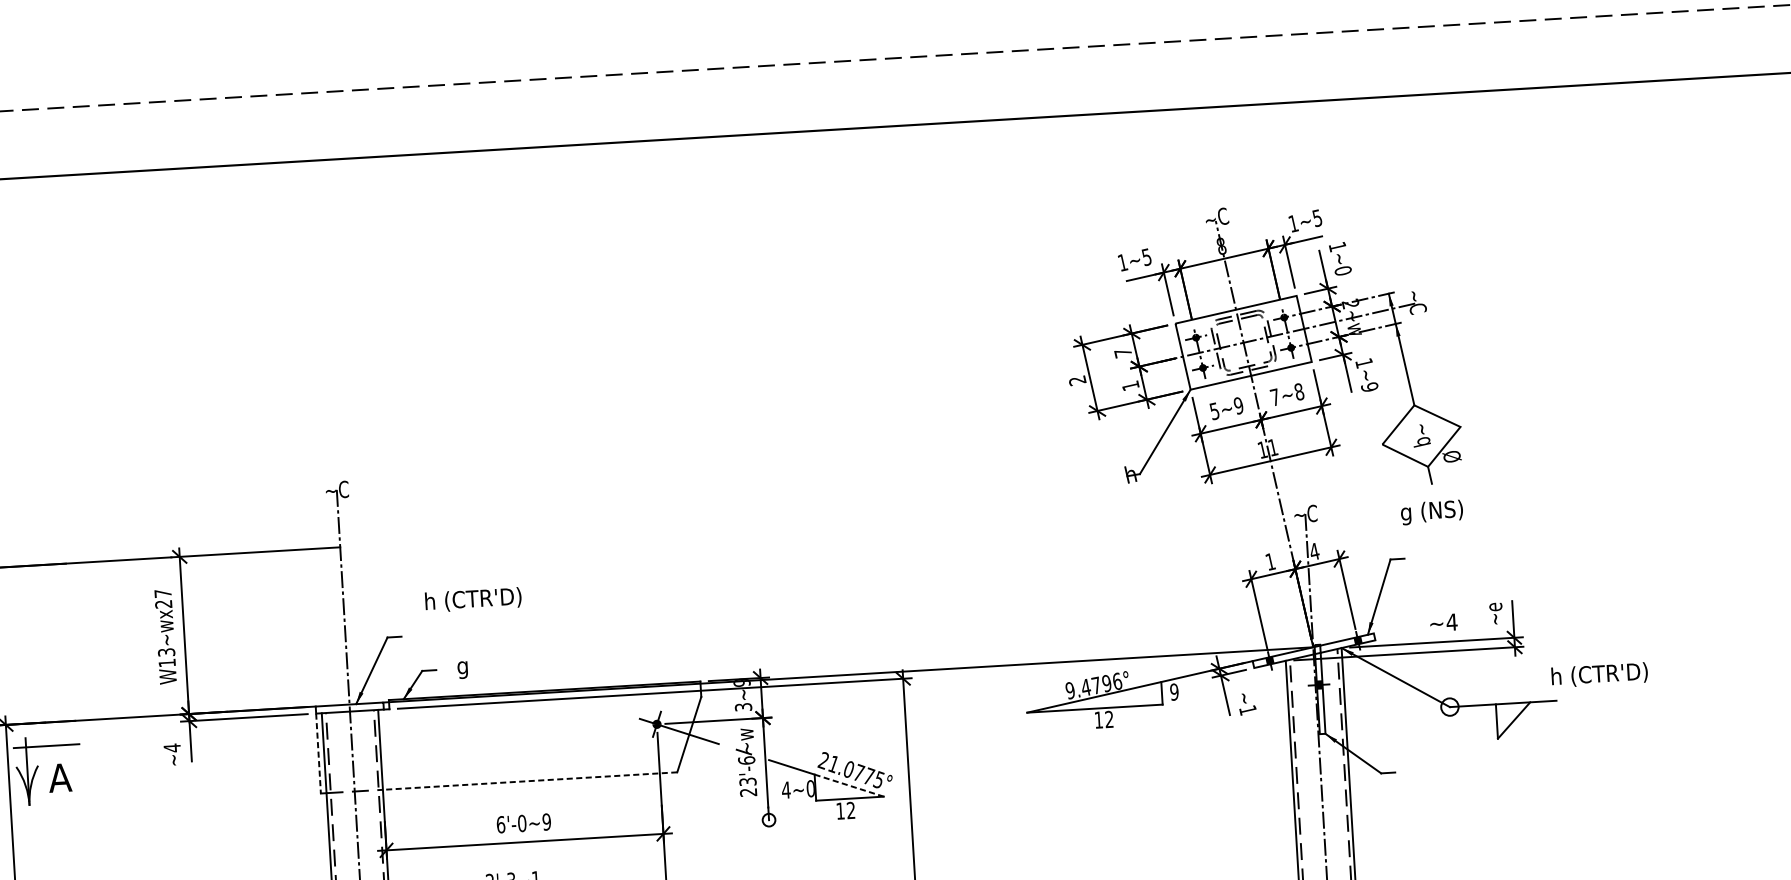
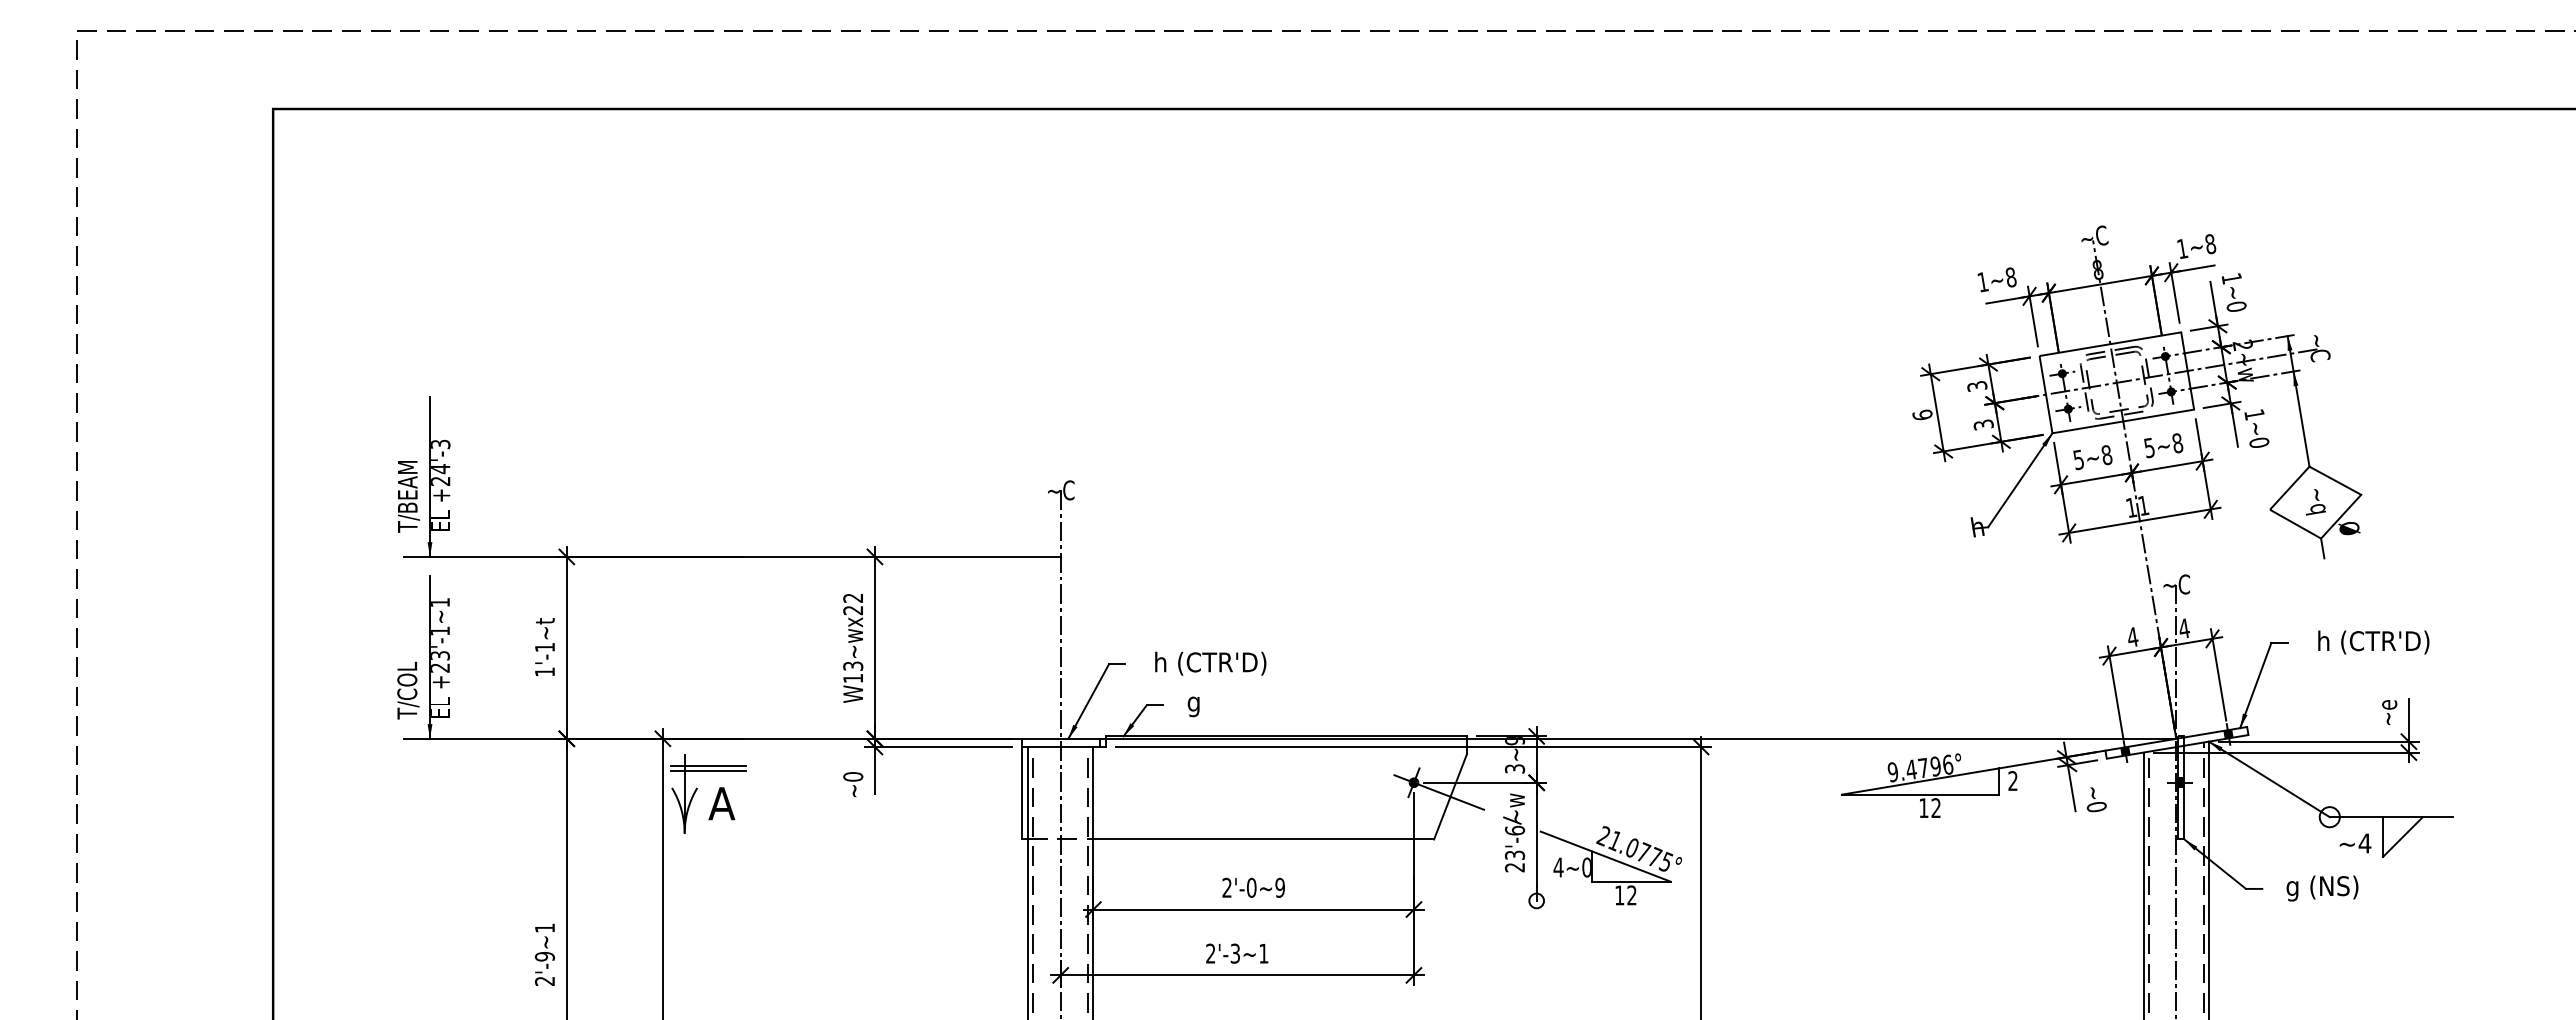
text: (1317, 218) -> (2210, 244), 1~5 -> 1~8
text: (1146, 257) -> (2010, 277), 1~5 -> 1~8
text: (1123, 353) -> (1977, 386), 7 -> 3
text: (1077, 380) -> (1922, 415), 2 -> 6
text: (1130, 385) -> (1983, 424), 1 -> 3
text: (1369, 387) -> (2259, 442), 1~9 -> 1~0
text: (1274, 397) -> (2148, 447), 7~8 -> 5~8
text: (1238, 406) -> (2106, 455), 5~9 -> 5~8
text: (1432, 512) -> (2322, 888), moved
text: (1270, 562) -> (2132, 637), 1 -> 4
text: (162, 593) -> (852, 597), W13~wx27 -> W13~wx22
text: (473, 599) -> (1210, 663), moved
text: (1443, 622) -> (2355, 843), moved
text: (1599, 675) -> (2373, 642), moved
text: (1173, 692) -> (2012, 781), 9 -> 2
text: (1247, 709) -> (2096, 806), ~1 -> ~0
text: (172, 747) -> (853, 776), ~4 -> ~0
line: (46, 750) -> (708, 771), added
line: (318, 753) -> (1021, 793), dashed -> solid
line: (529, 781) -> (1263, 839), dashed -> solid
line: (849, 785) -> (1631, 866), dashed -> solid
text: (501, 824) -> (1227, 887), 6'-0~9 -> 2'-0~9

